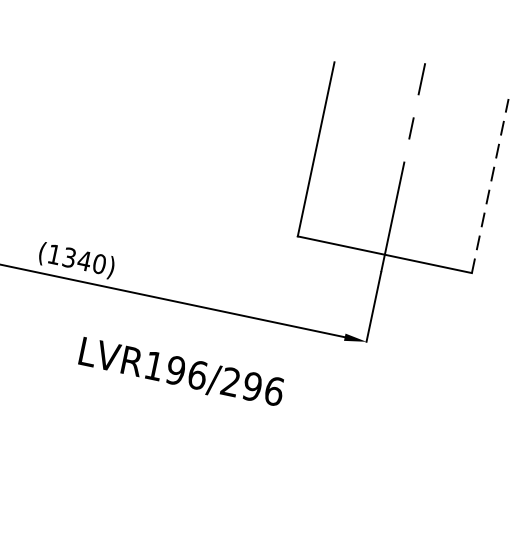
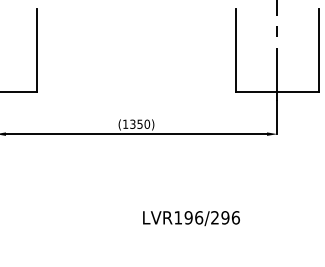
line: (490, 185) -> (319, 50), dashed -> solid
text: (83, 258) -> (139, 123), (1340) -> (1350)
text: (181, 373) -> (191, 218), moved

